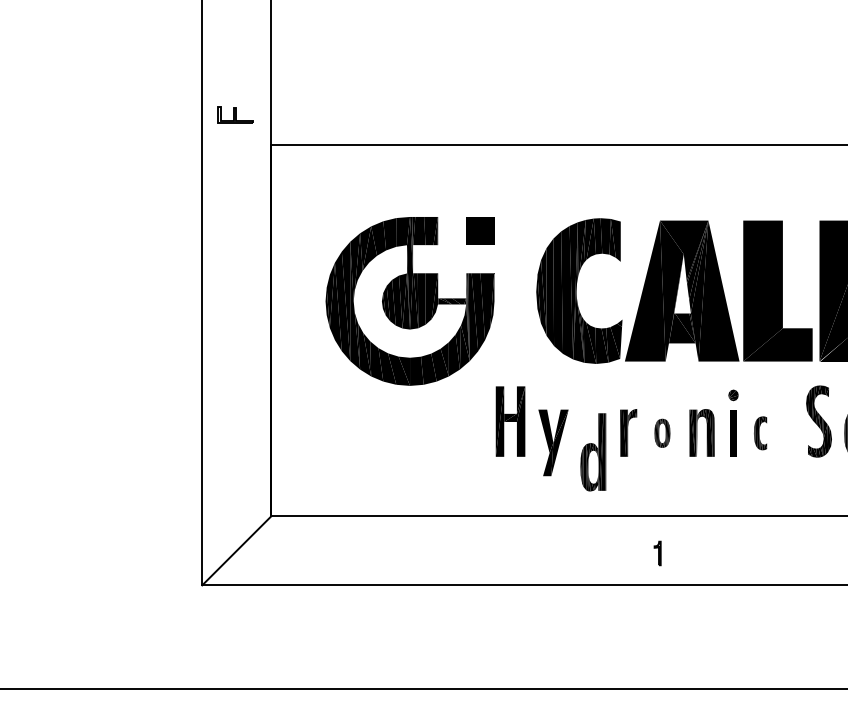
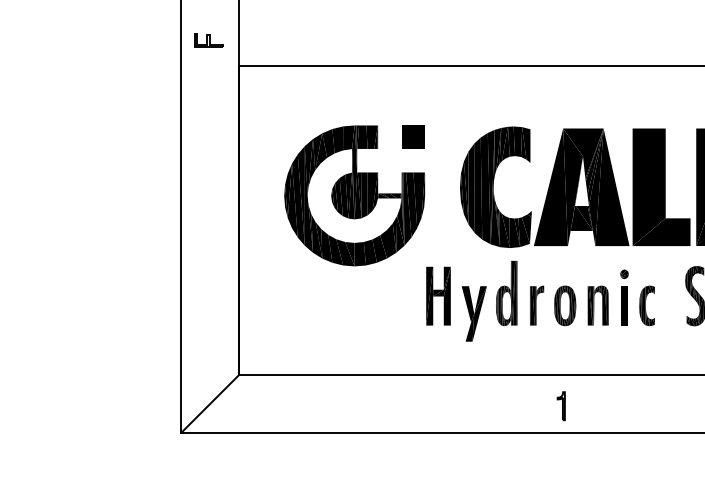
part: (662, 433) -> (565, 306), size x1.67
part: (760, 433) -> (647, 306), size x1.43
part: (593, 452) -> (506, 293), moved
part: (657, 553) -> (561, 406), size x1.43

